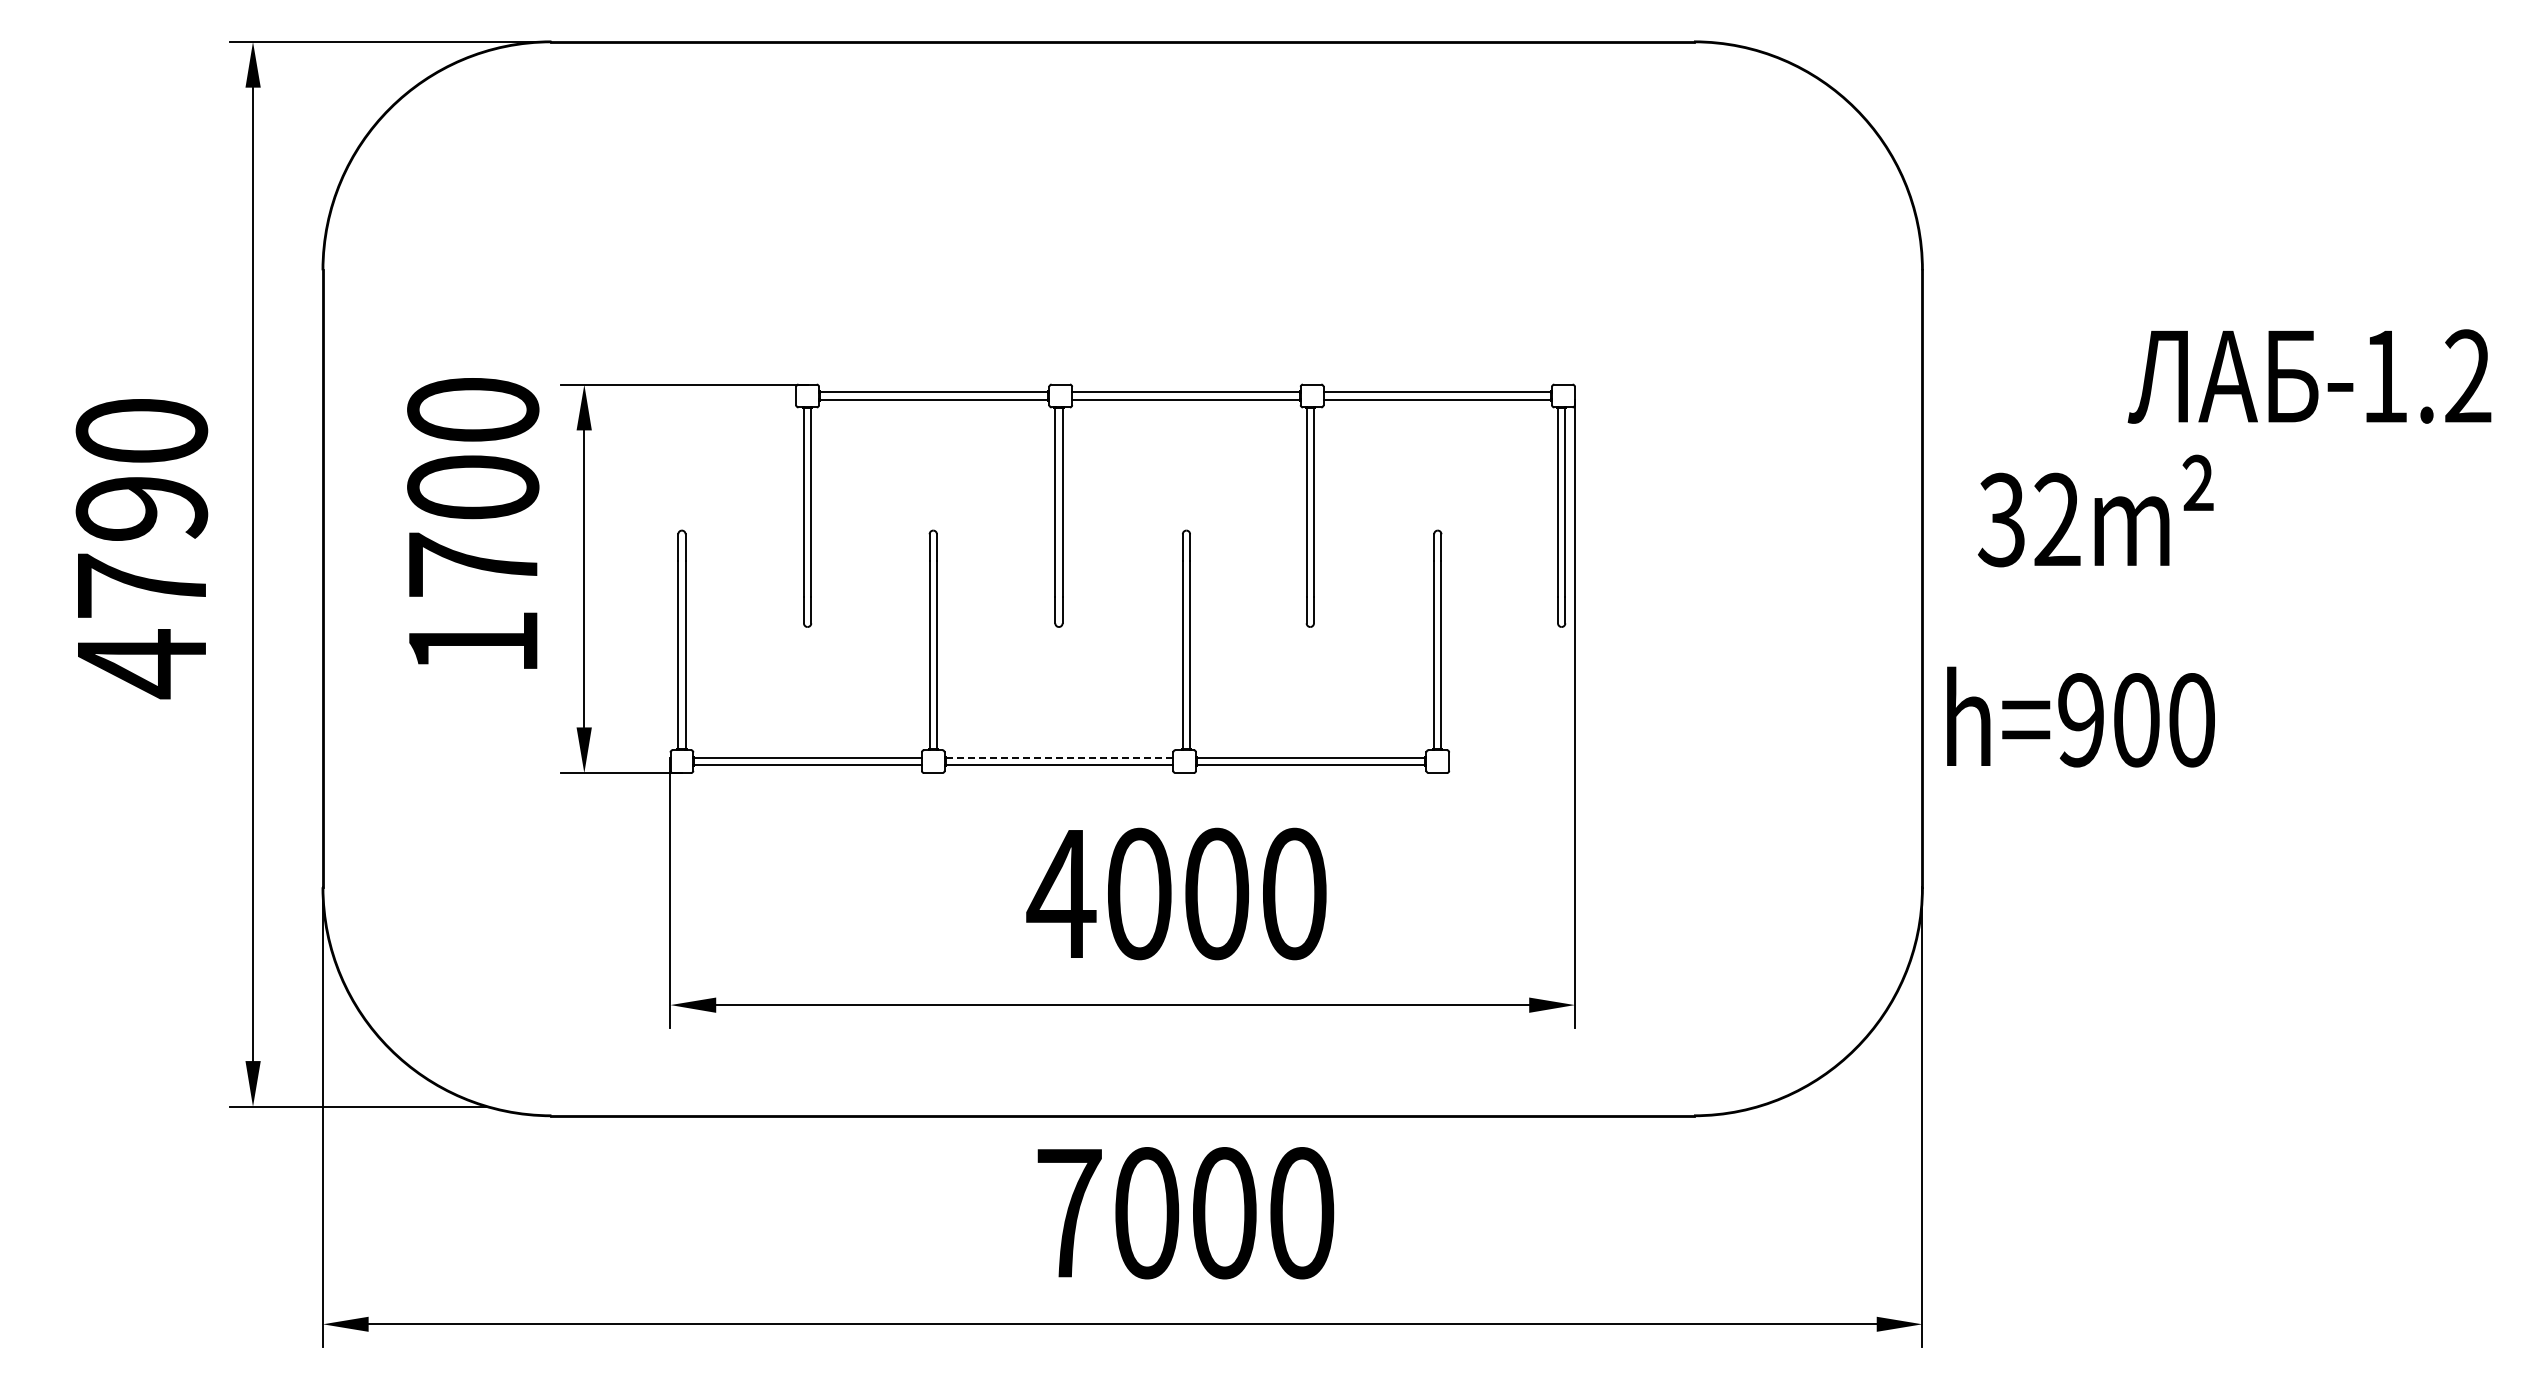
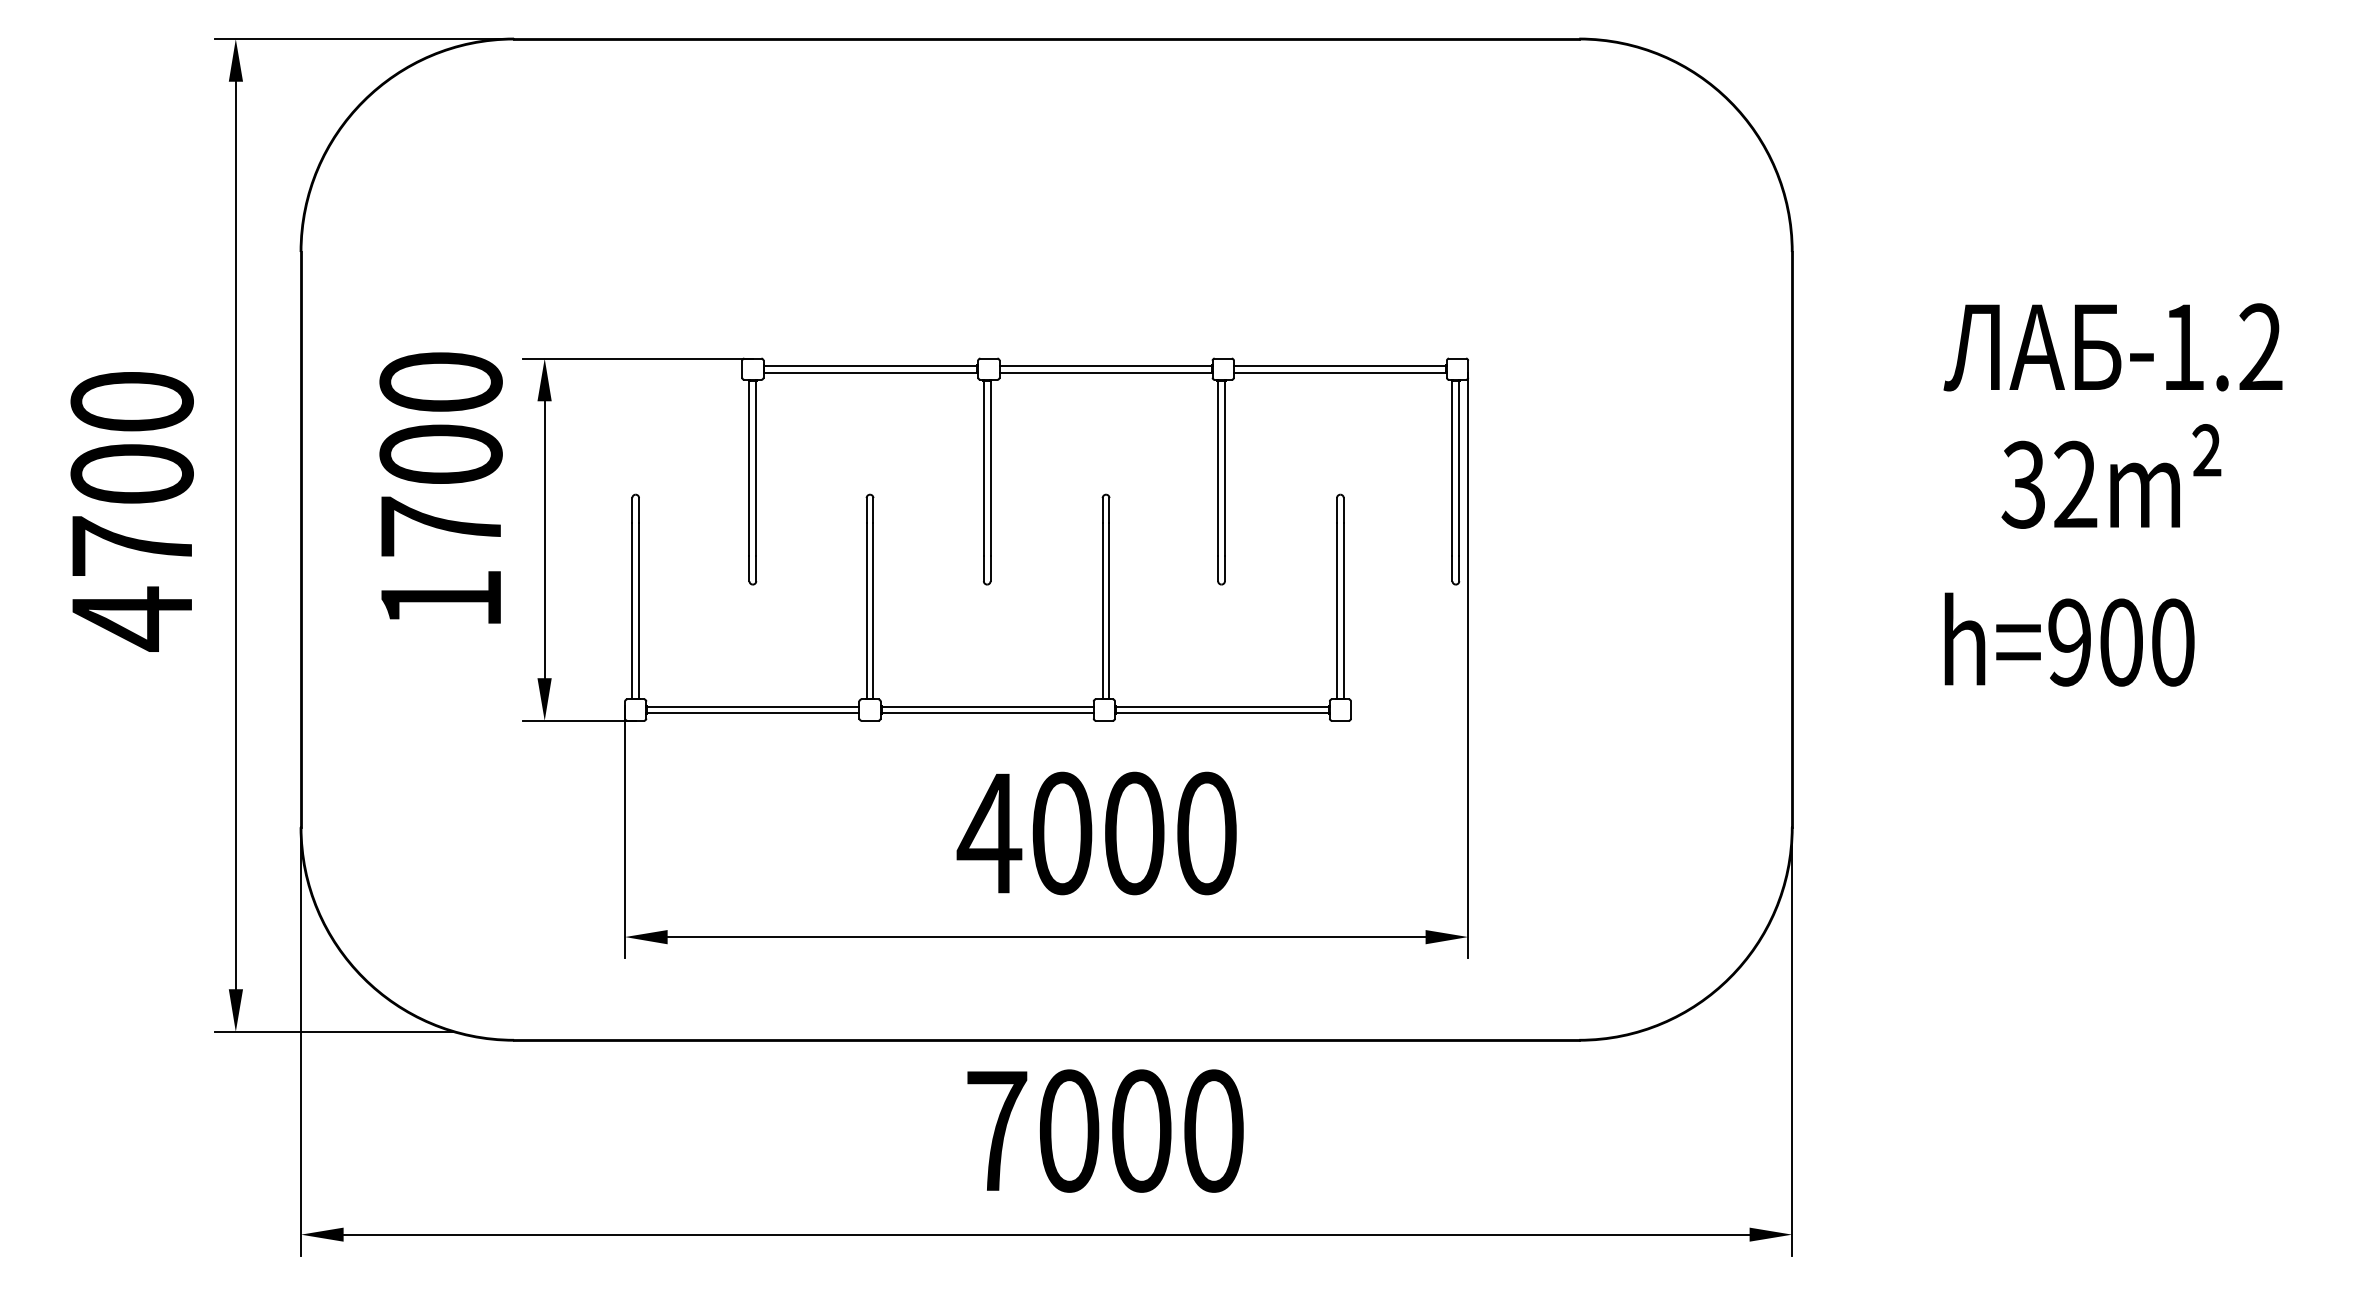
text: (2309, 376) -> (2112, 347), moved
text: (141, 508) -> (131, 474), 4790 -> 4700
text: (2095, 510) -> (2111, 475), moved
text: (2080, 716) -> (2069, 639), moved
line: (1059, 757) -> (987, 706), dashed -> solid

